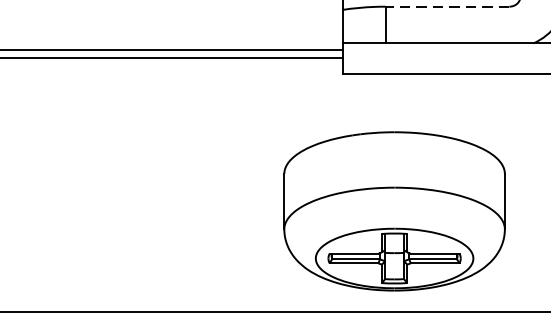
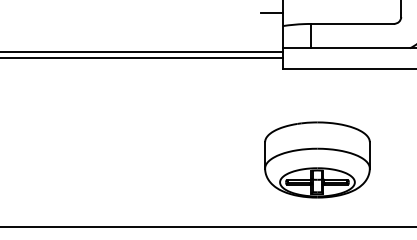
line: (447, 6) -> (352, 23), dashed -> solid
part: (394, 210) -> (317, 159), size x0.71

